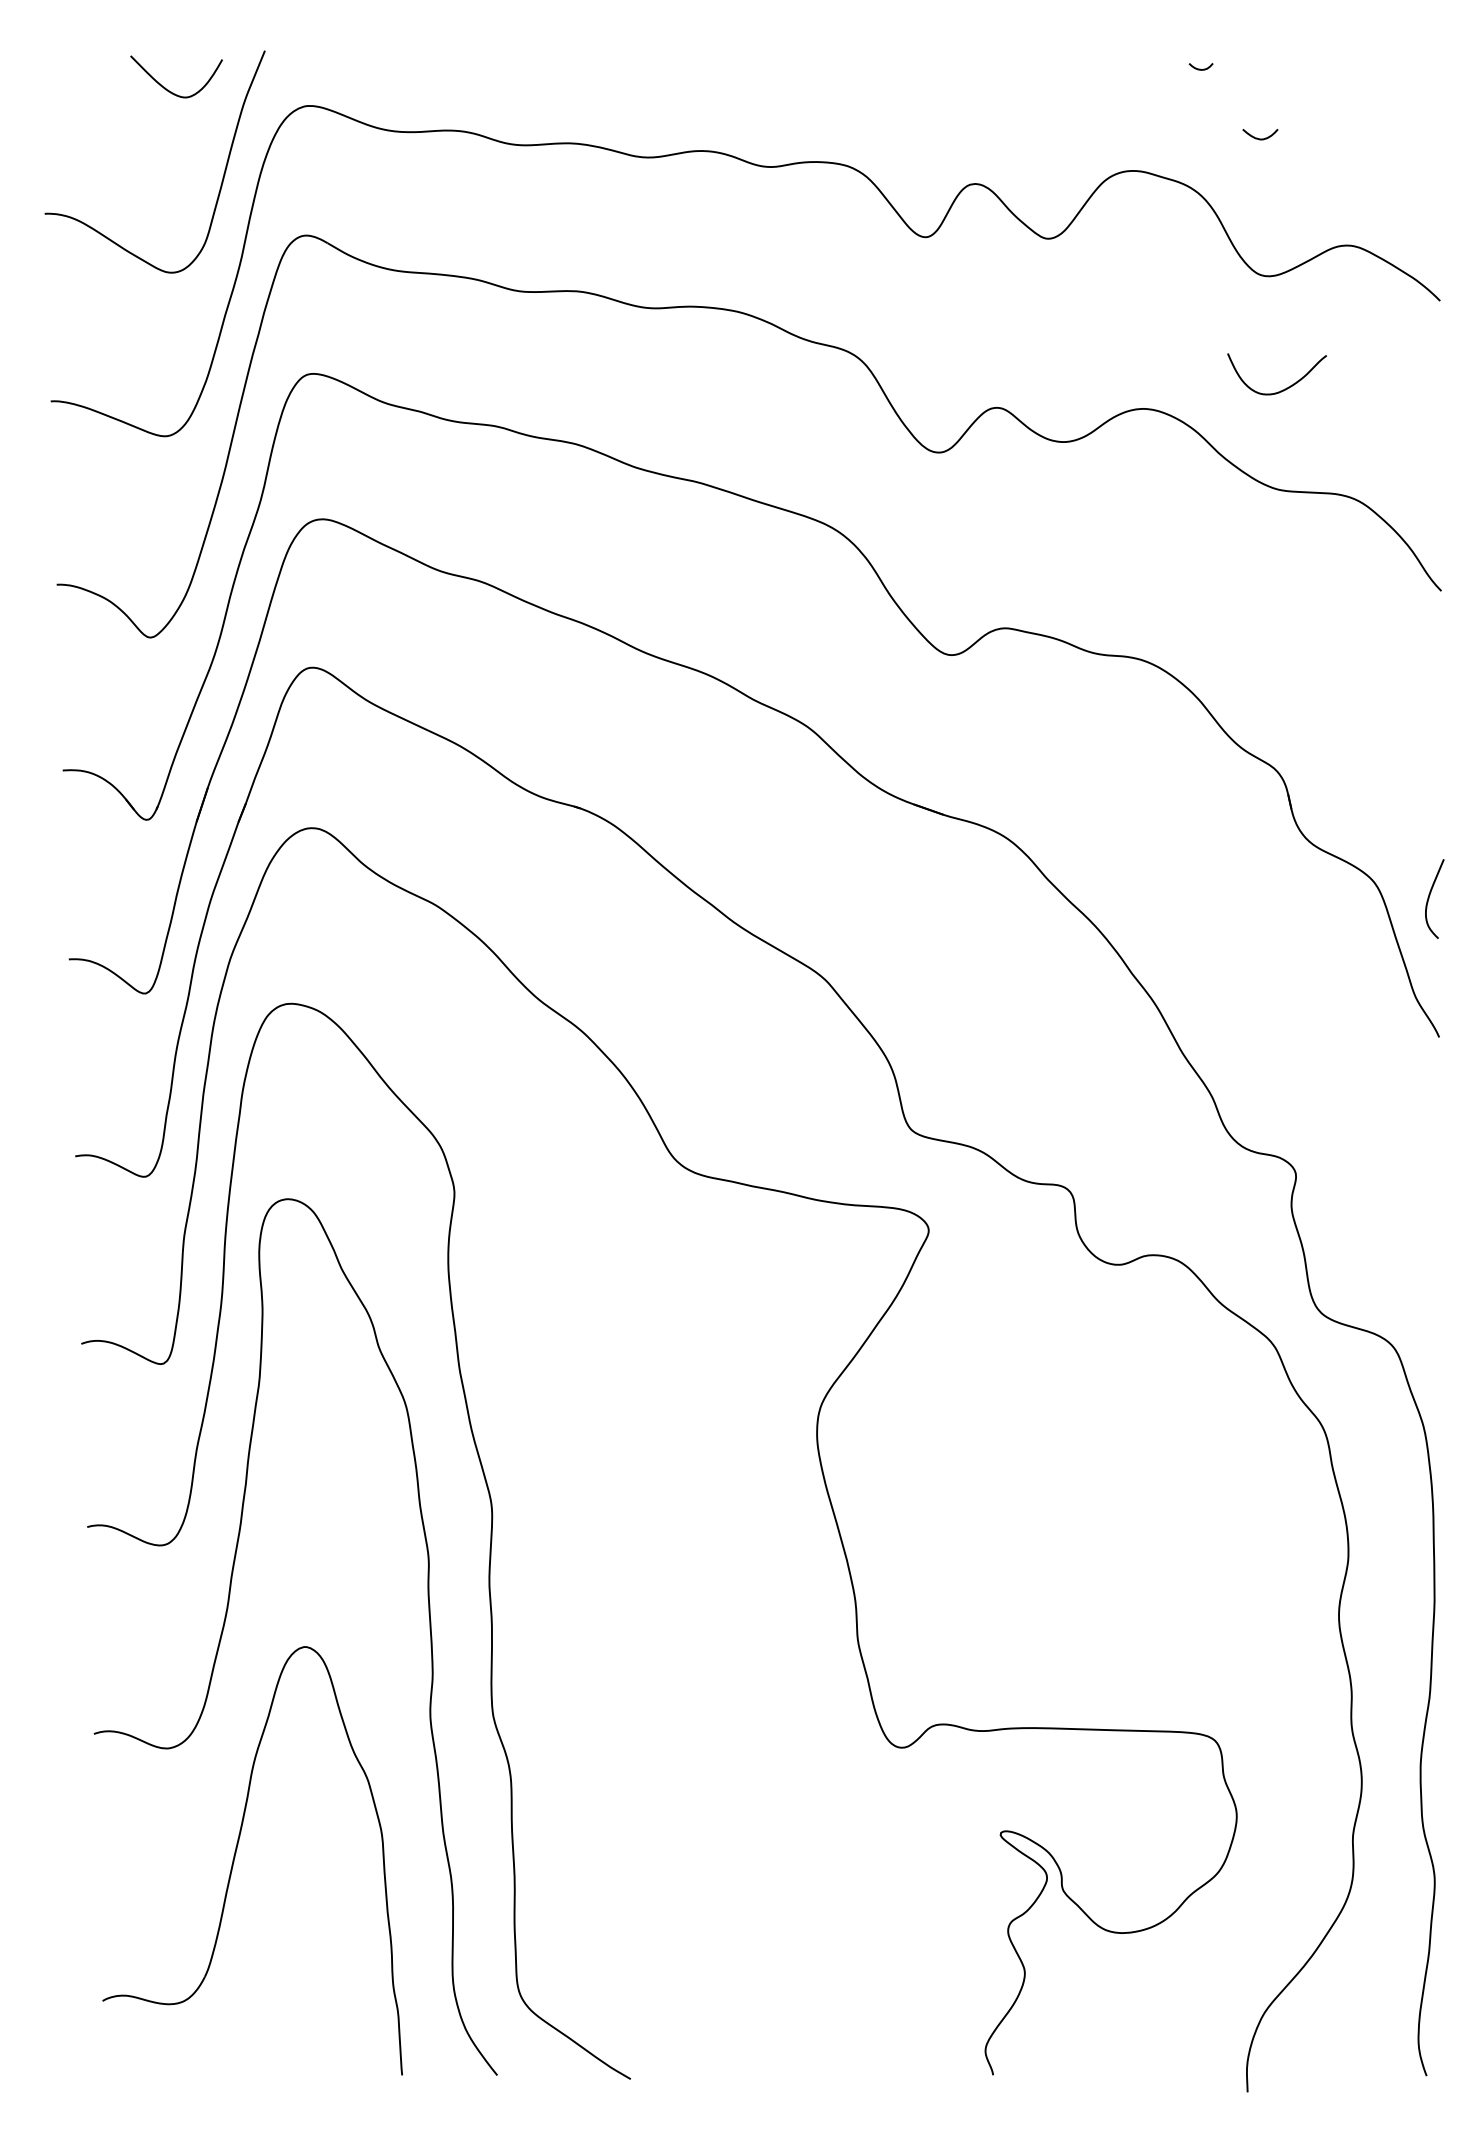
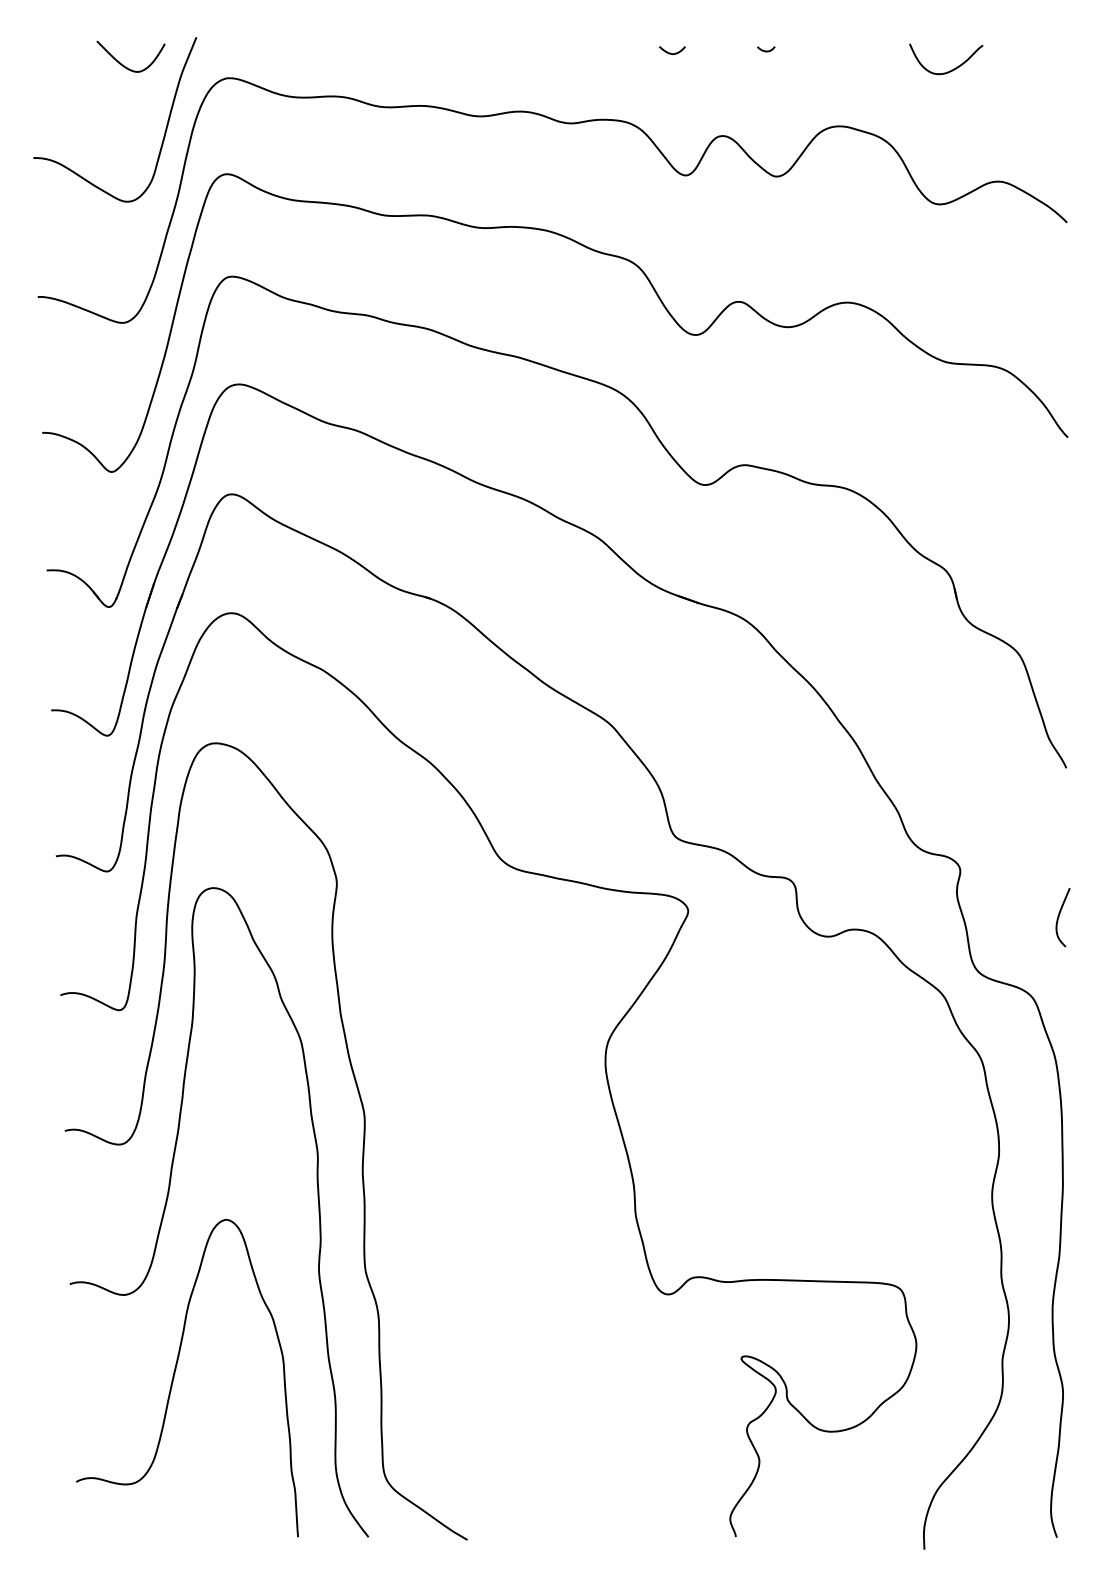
curve: (1200, 68) -> (765, 50), moved
curve: (1260, 138) -> (672, 53), moved
curve: (1282, 389) -> (950, 70), moved
curve: (1430, 895) -> (1059, 914), moved

